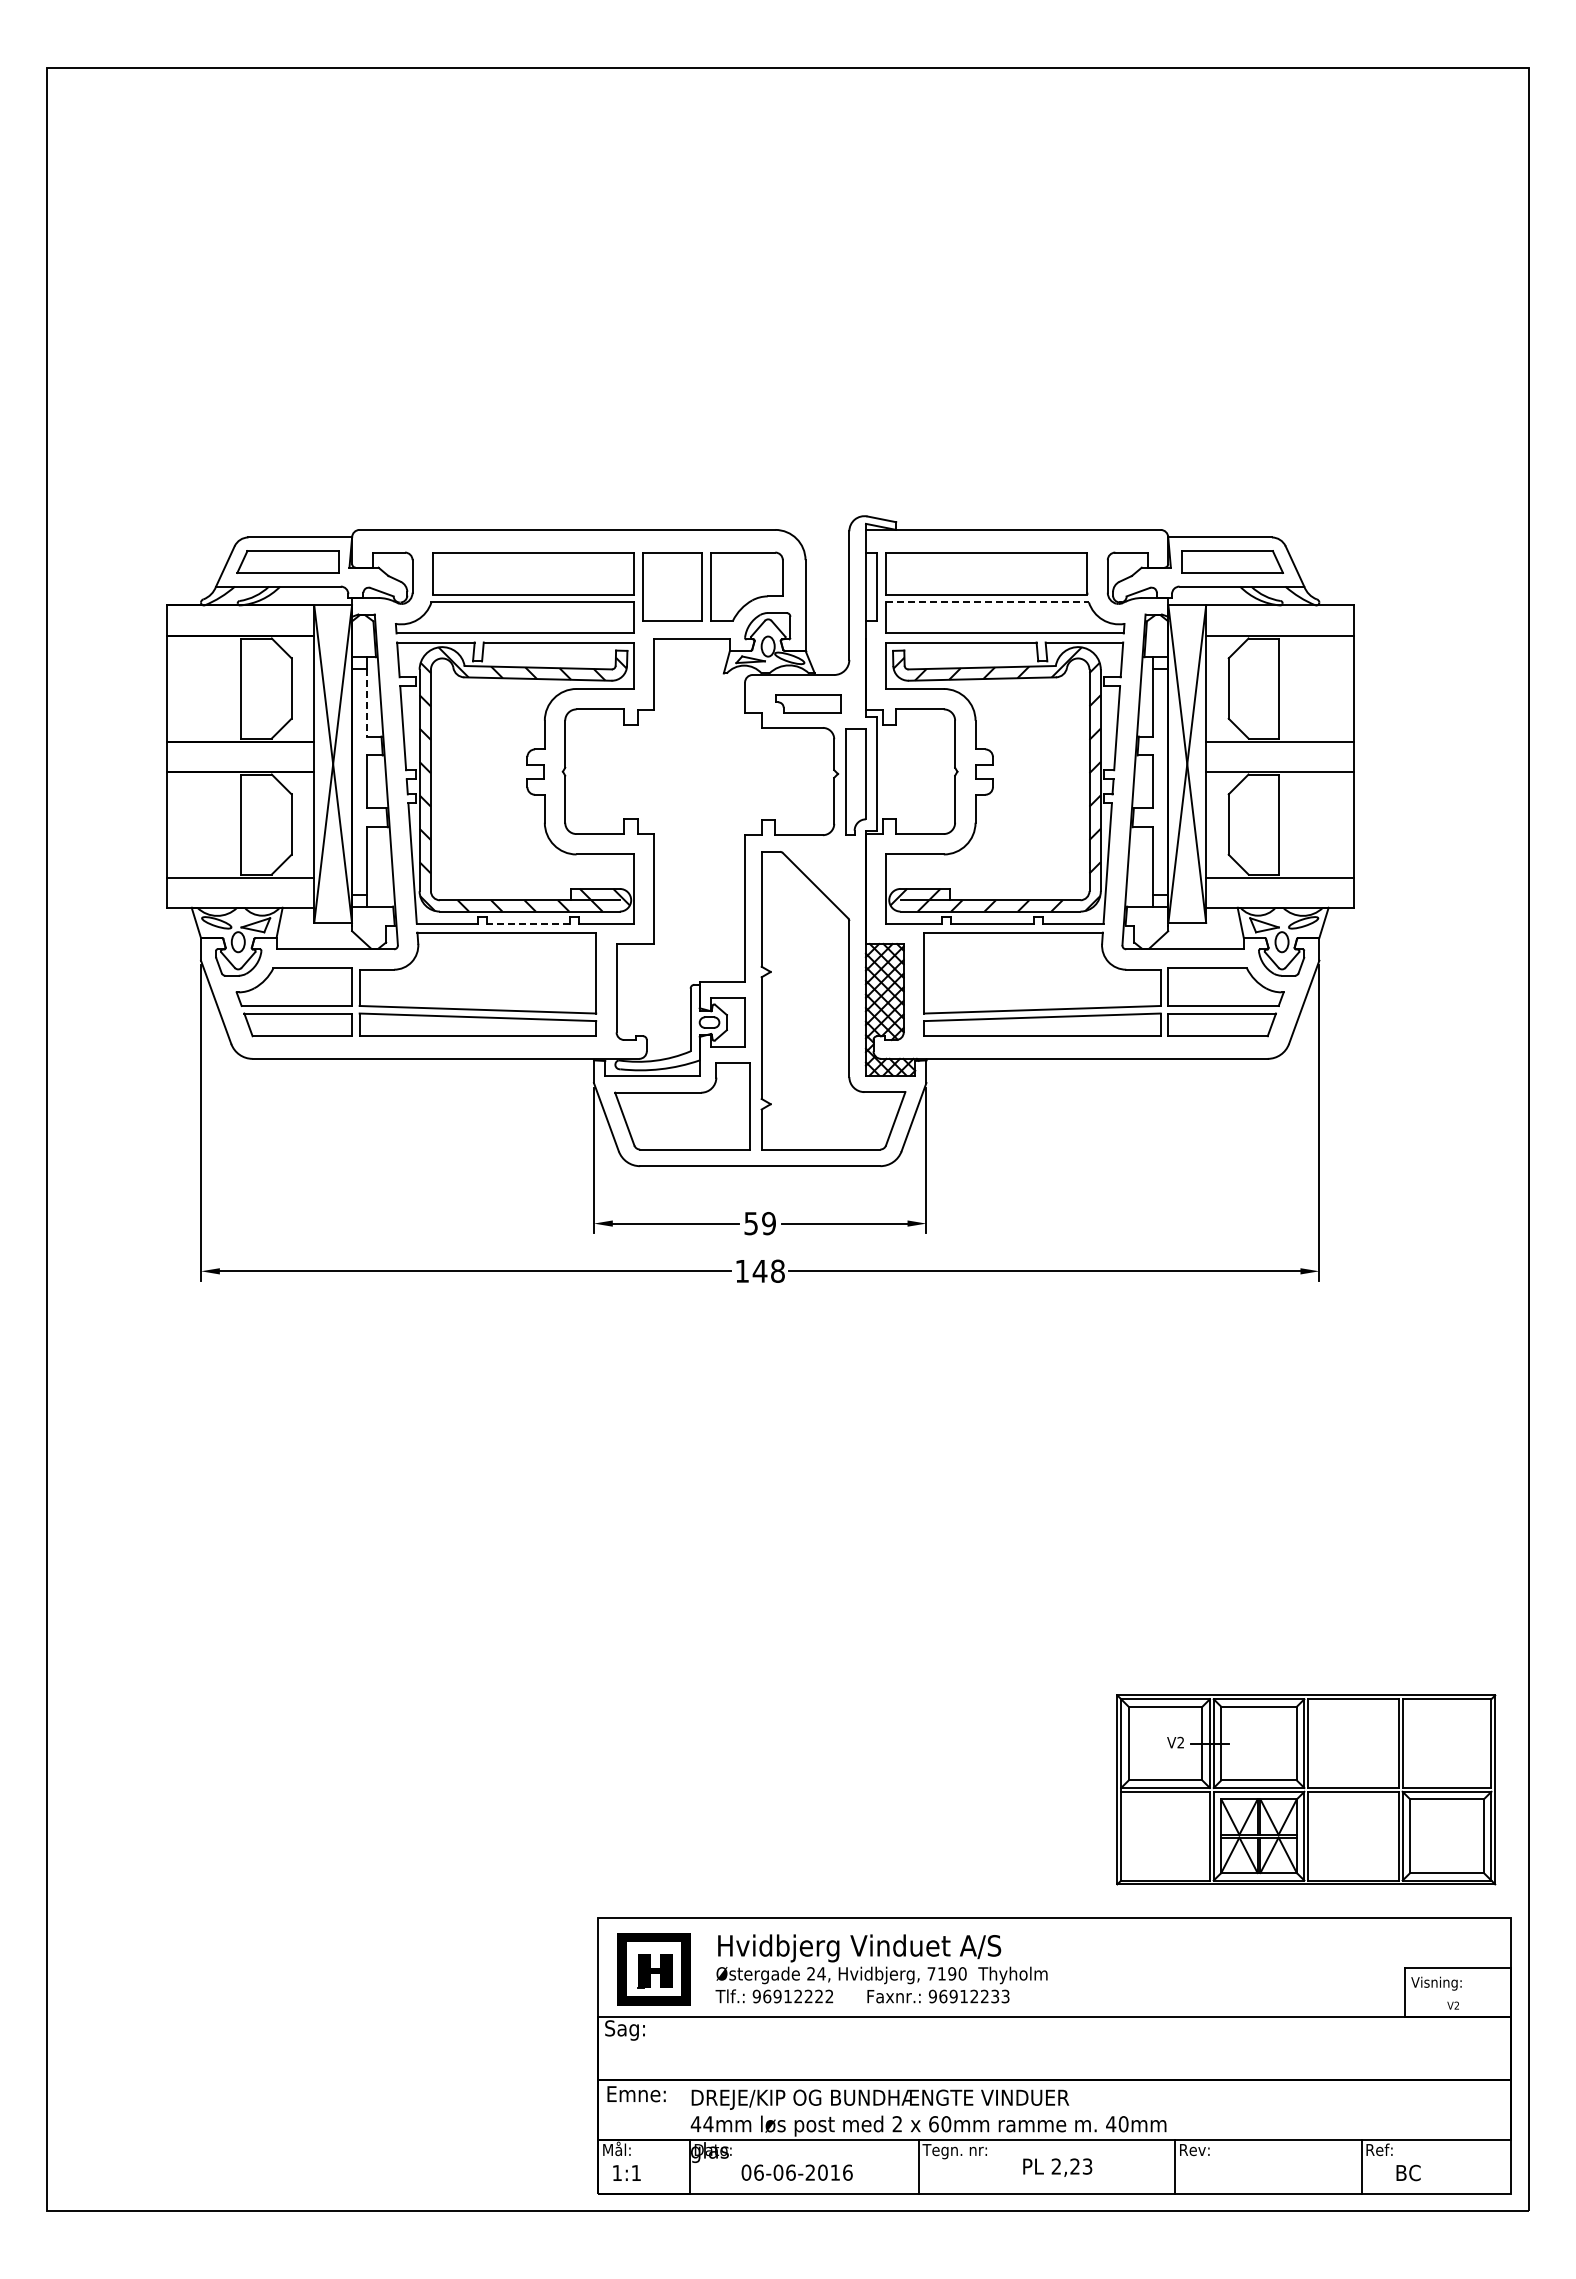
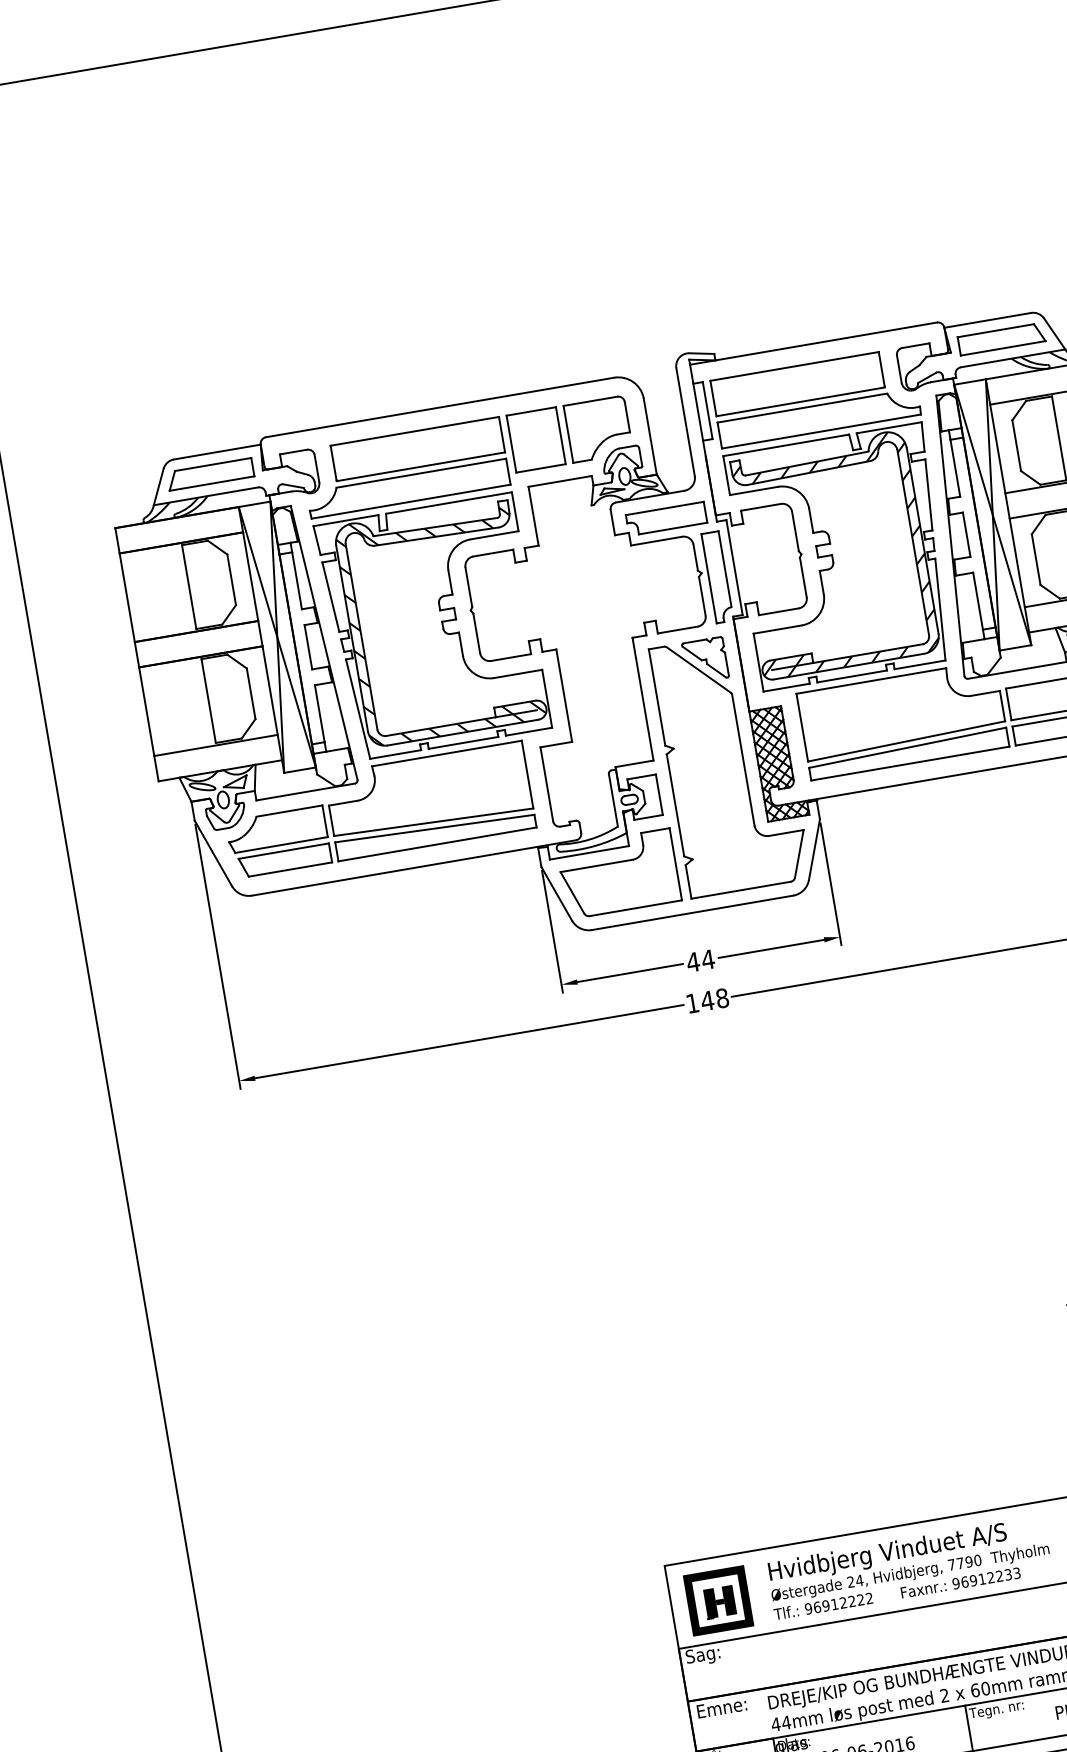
line: (988, 602) -> (803, 408), dashed -> solid
line: (367, 703) -> (297, 581), dashed -> solid
part: (808, 704) -> (666, 519), size x1.43
part: (825, 875) -> (705, 660), added
line: (528, 923) -> (463, 742), dashed -> solid
text: (759, 1223) -> (700, 960), 59 -> 44
text: (941, 1973) -> (960, 1563), 7190 -> 7790

